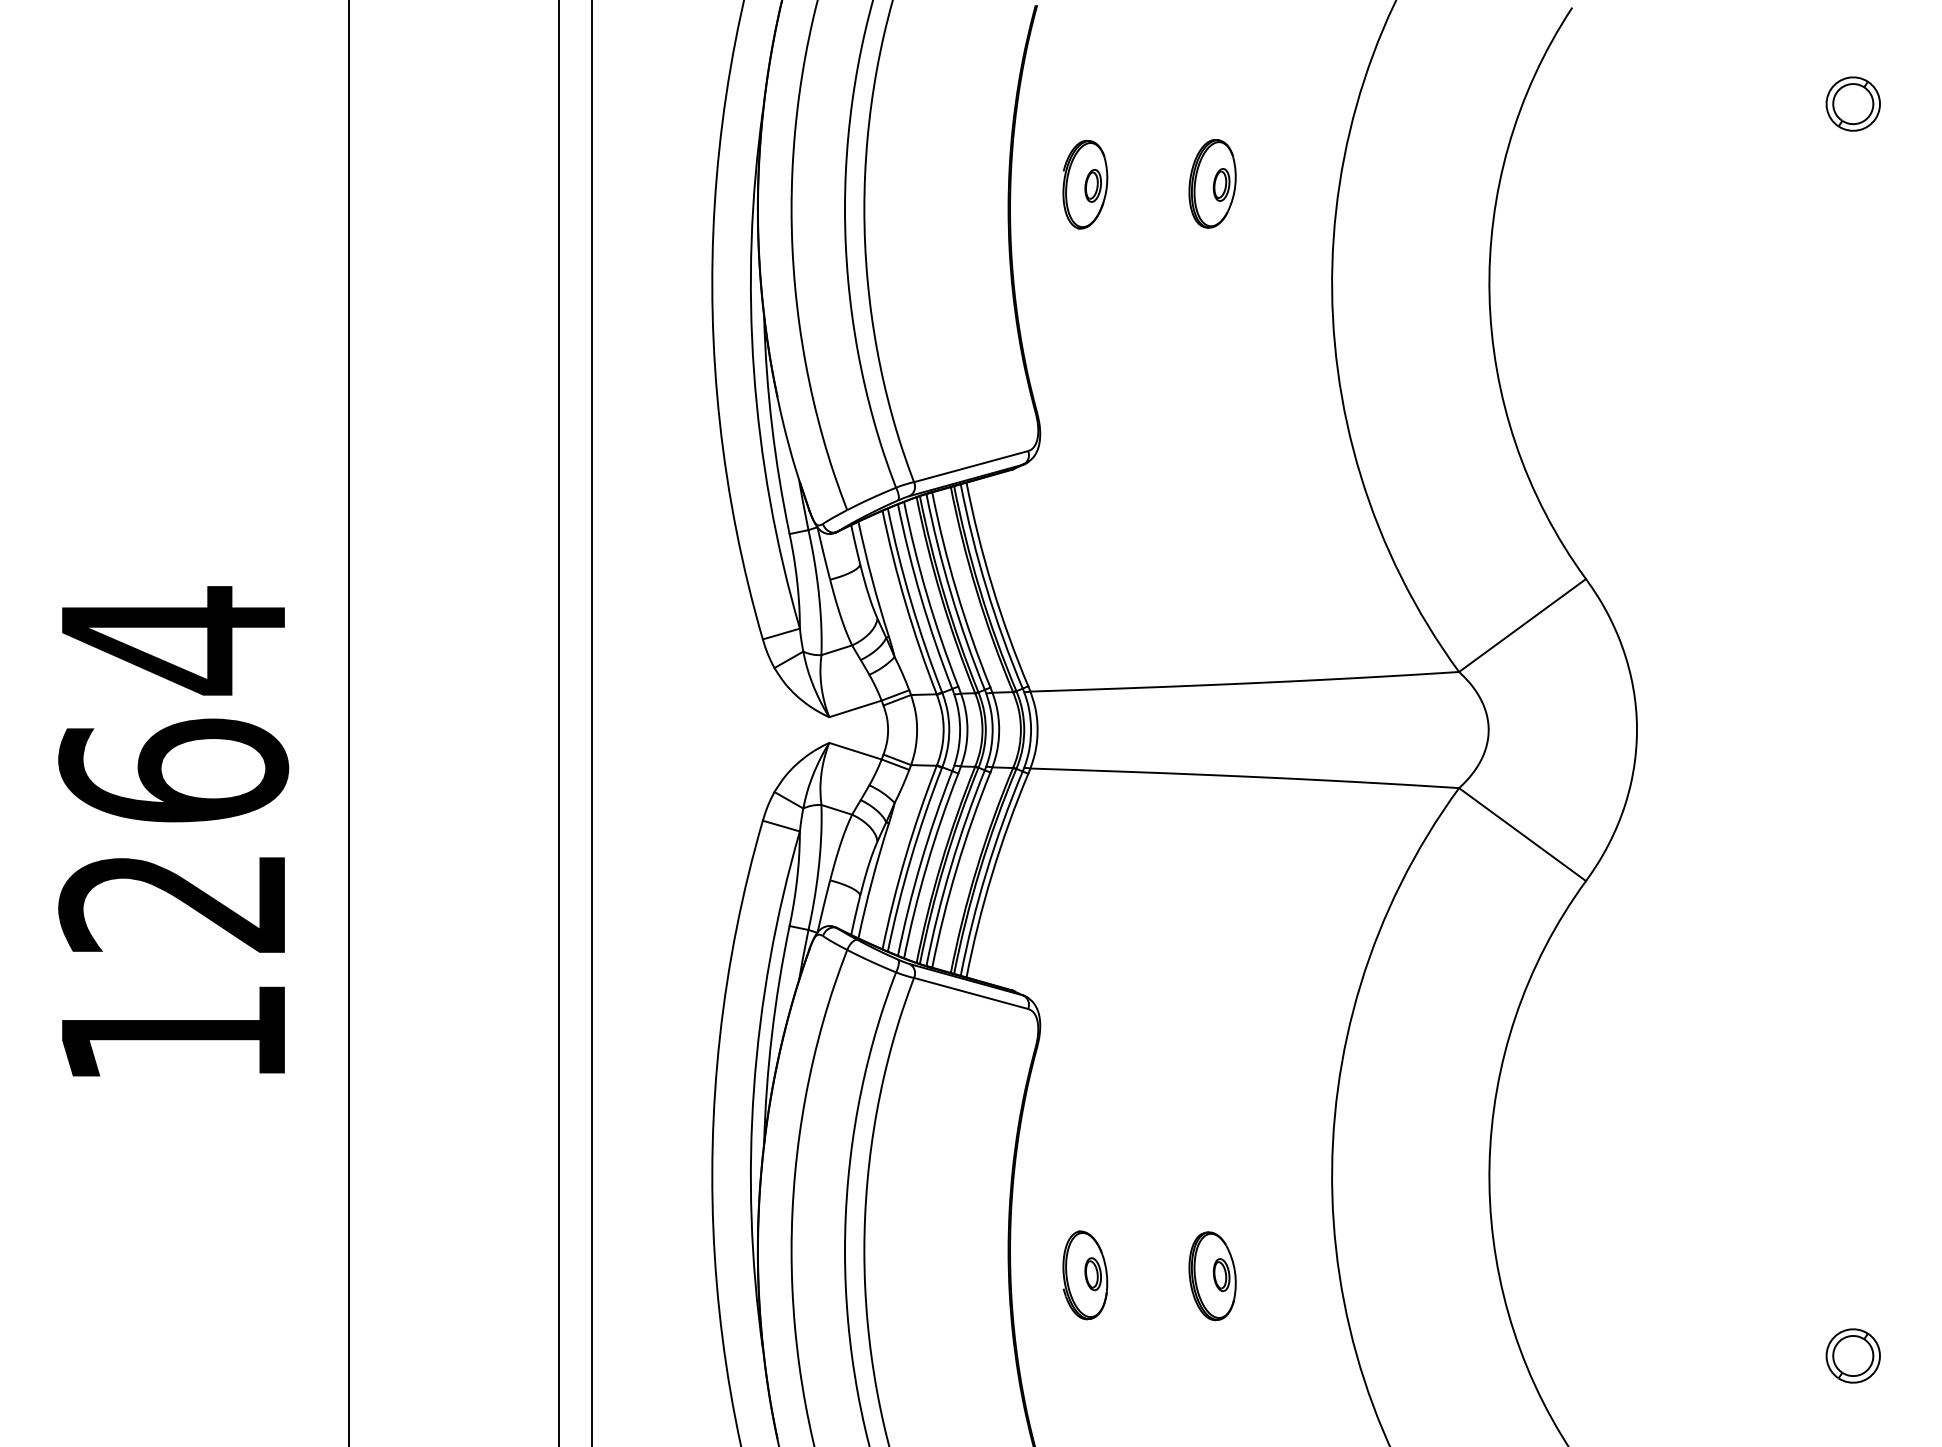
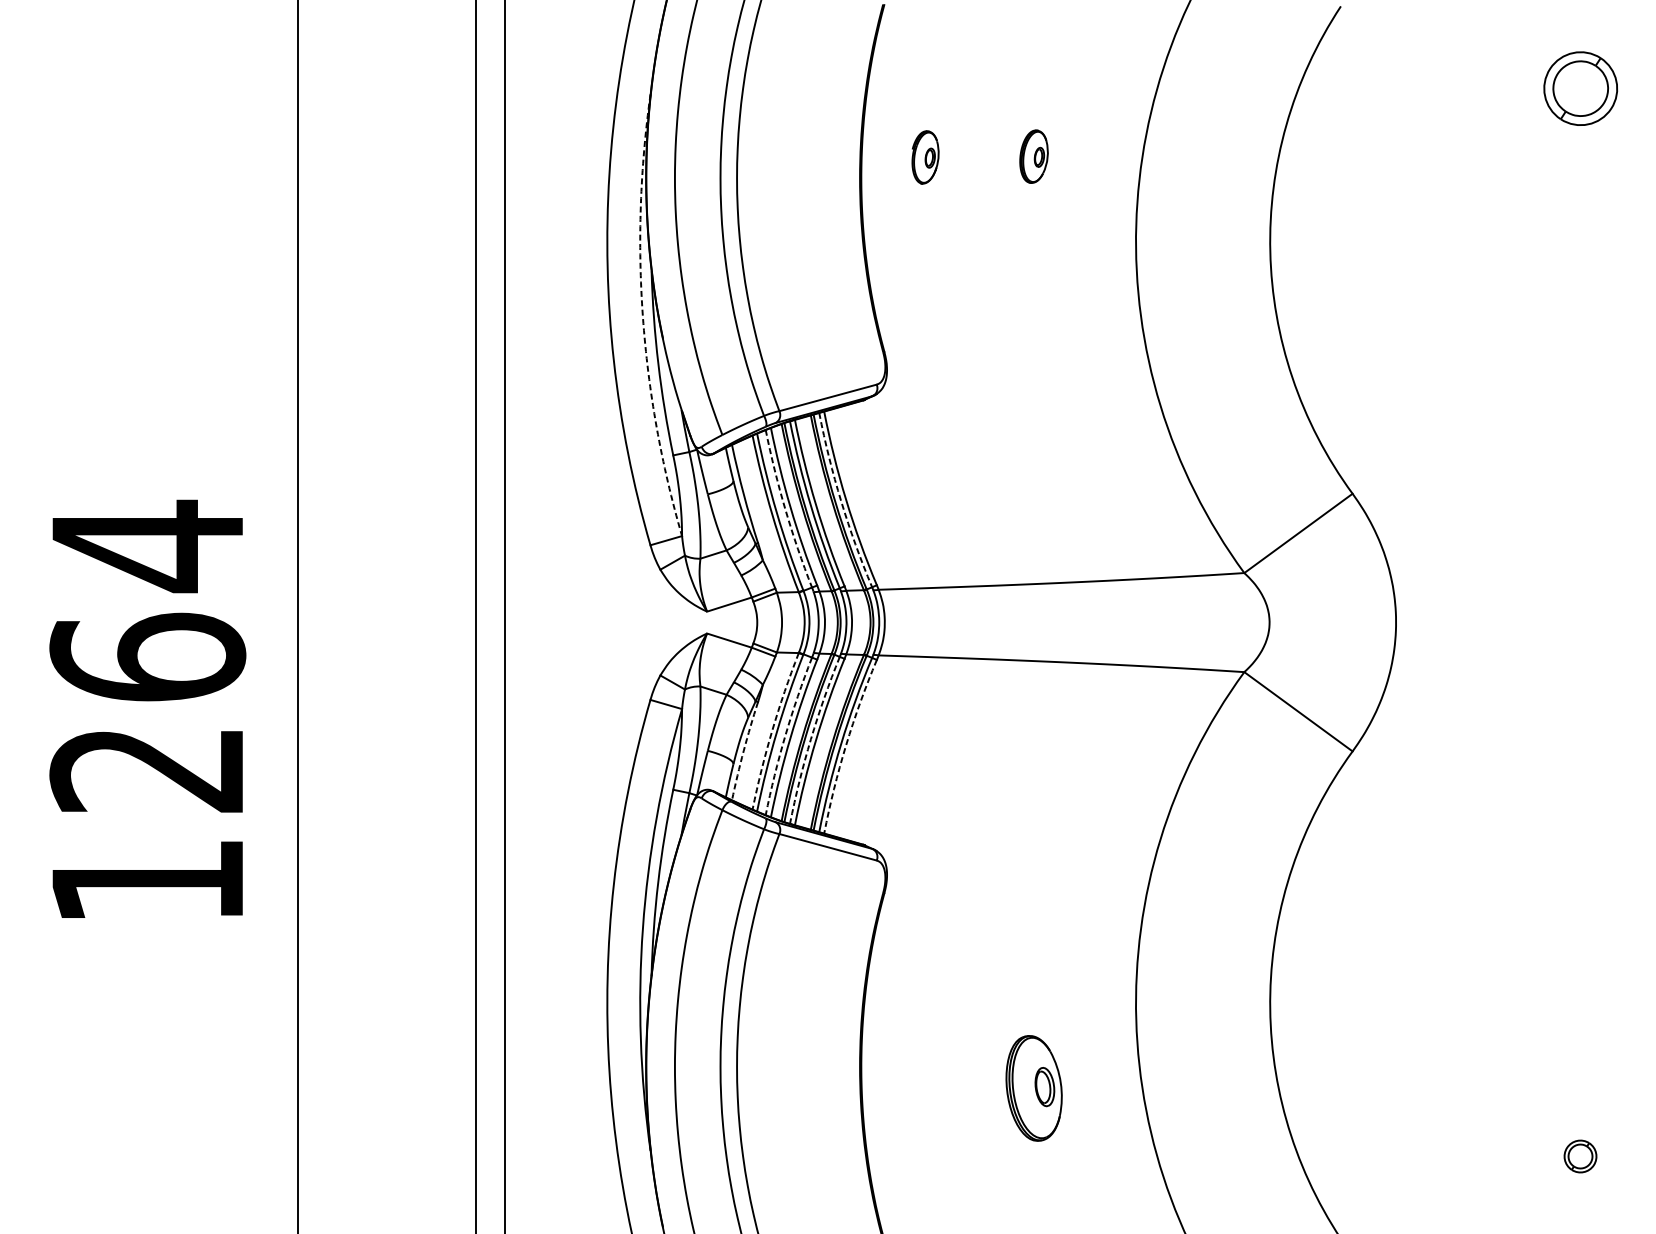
part: (1852, 103) -> (1579, 88), size x1.6
part: (1212, 183) -> (1033, 156), size x0.7
part: (1085, 184) -> (925, 157), size x0.7
arc: (754, 371) -> (643, 316), solid -> dashed
arc: (986, 588) -> (841, 501), solid -> dashed
arc: (921, 597) -> (785, 509), solid -> dashed
arc: (905, 856) -> (772, 730), solid -> dashed
arc: (921, 862) -> (785, 735), solid -> dashed
arc: (951, 866) -> (811, 738), solid -> dashed
arc: (992, 874) -> (846, 745), solid -> dashed
arc: (872, 880) -> (743, 750), solid -> dashed
part: (1085, 1275) -> (925, 1087), removed
part: (1212, 1276) -> (1033, 1088), size x1.4
part: (1852, 1355) -> (1579, 1156), size x0.7

